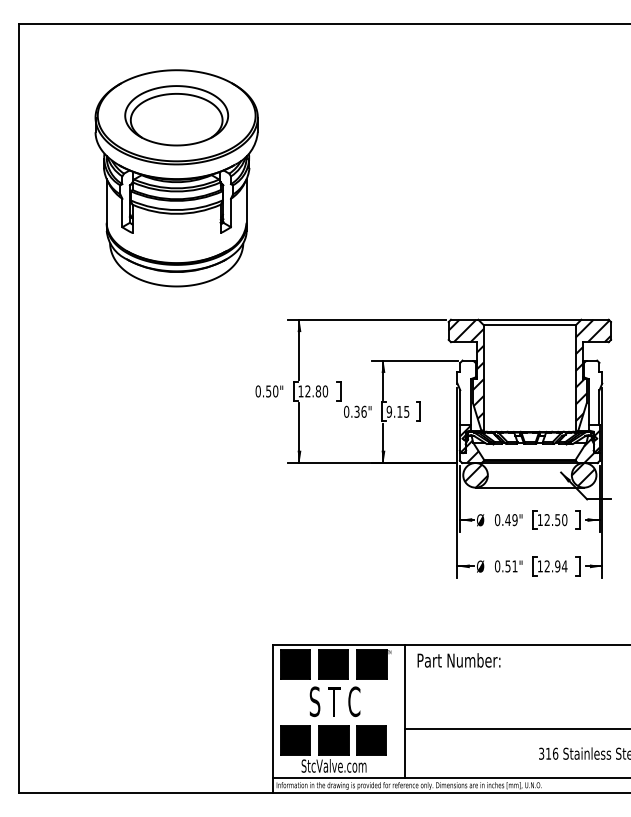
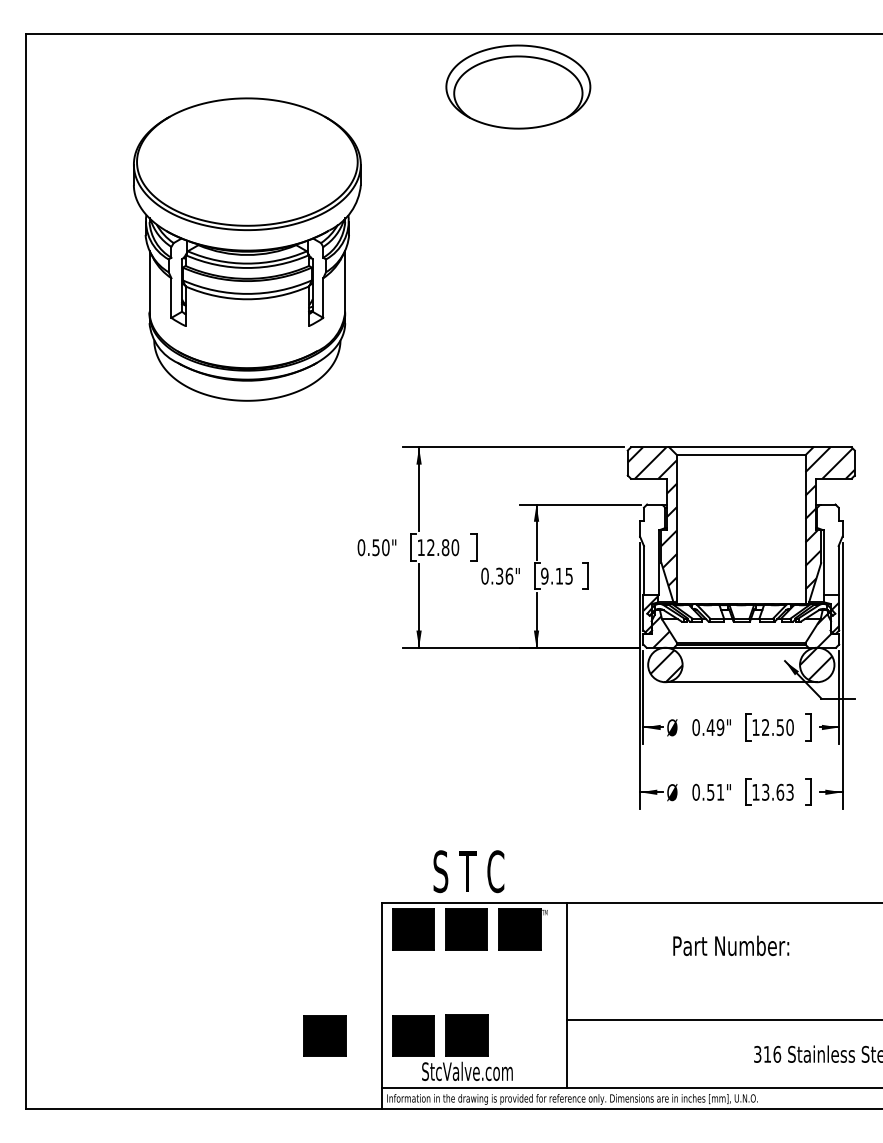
part: (176, 115) -> (518, 86), moved
text: (556, 565) -> (778, 791), 12.94 -> 13.63
text: (459, 660) -> (731, 945), moved
text: (334, 701) -> (468, 871), moved
part: (371, 740) -> (324, 1035), moved

